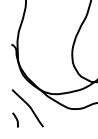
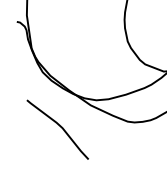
line: (15, 118) -> (38, 149), removed

